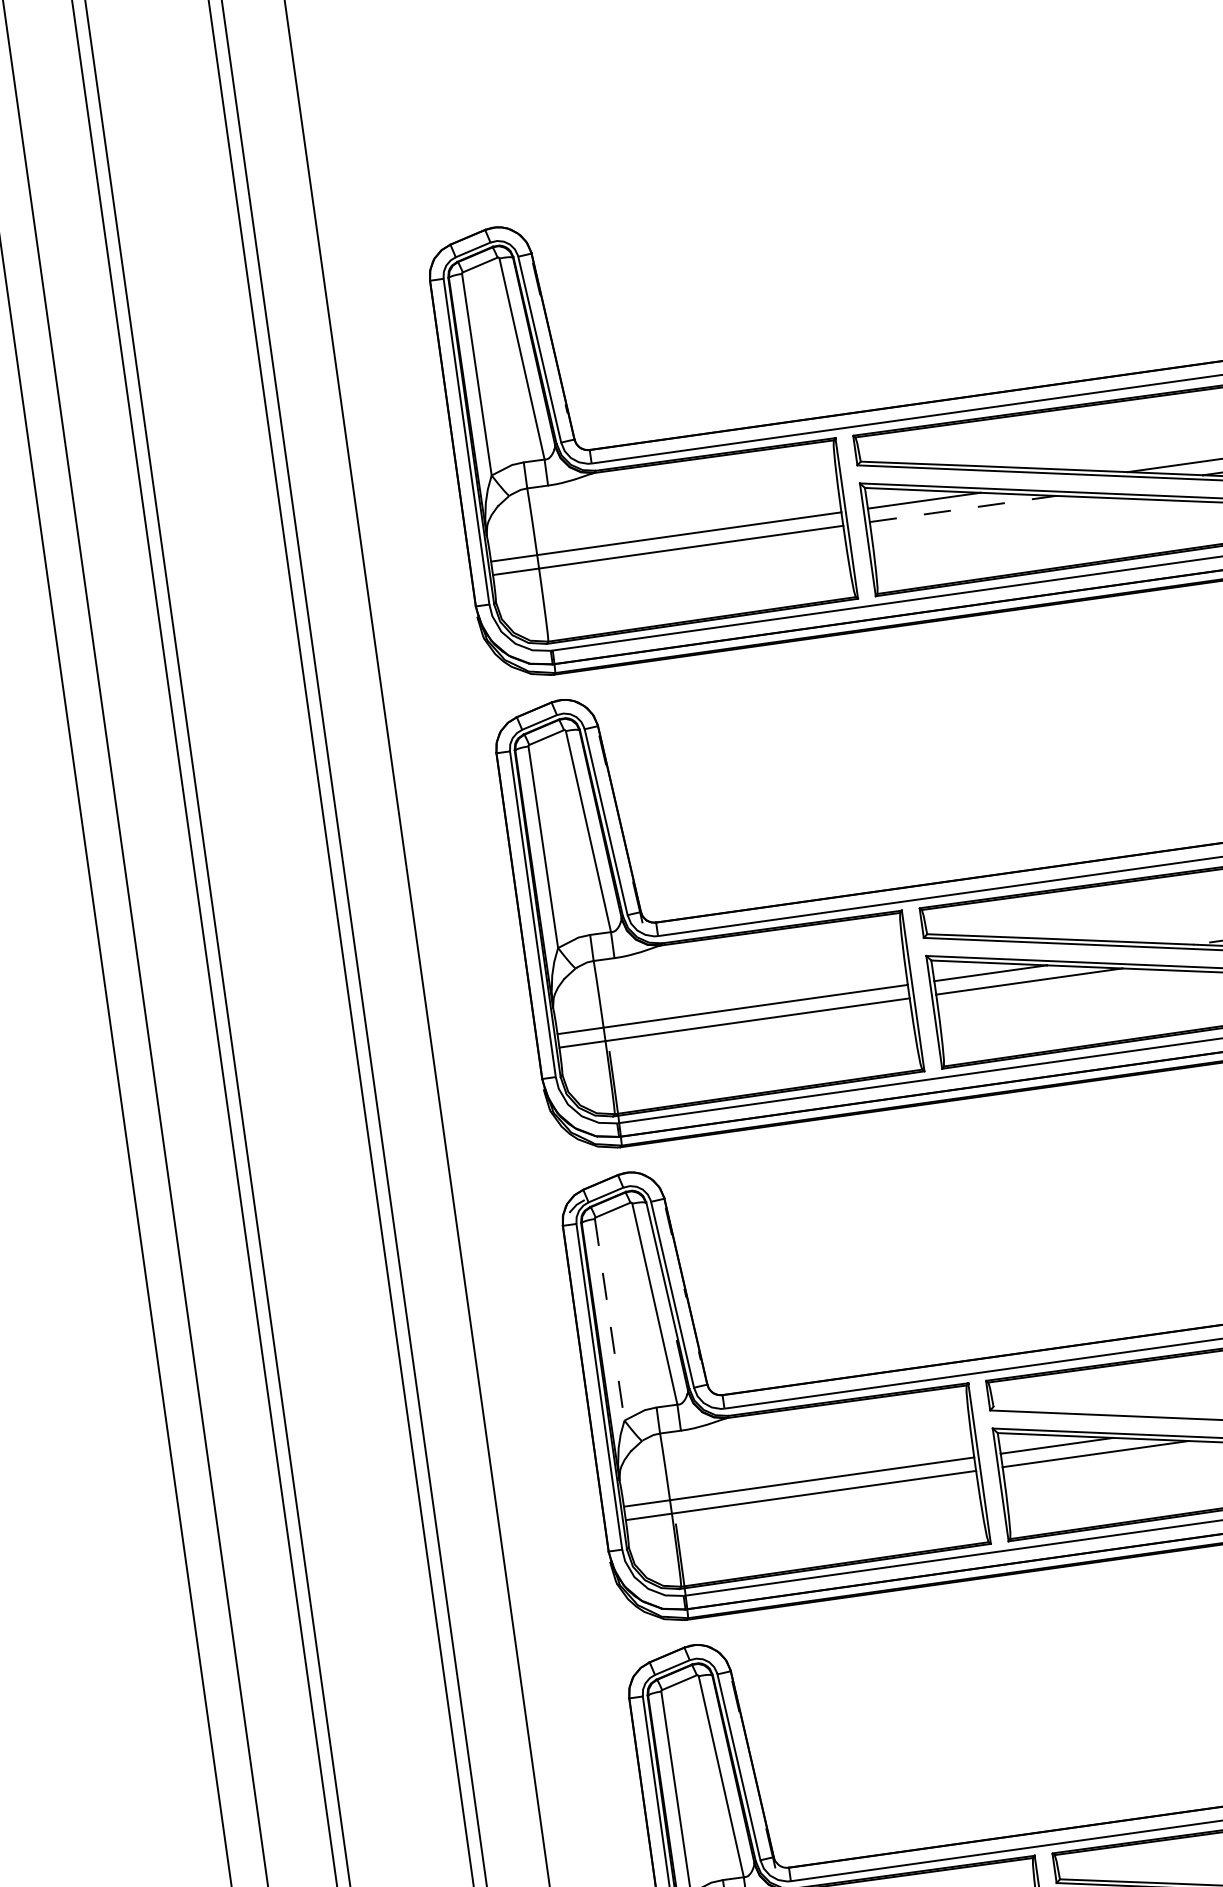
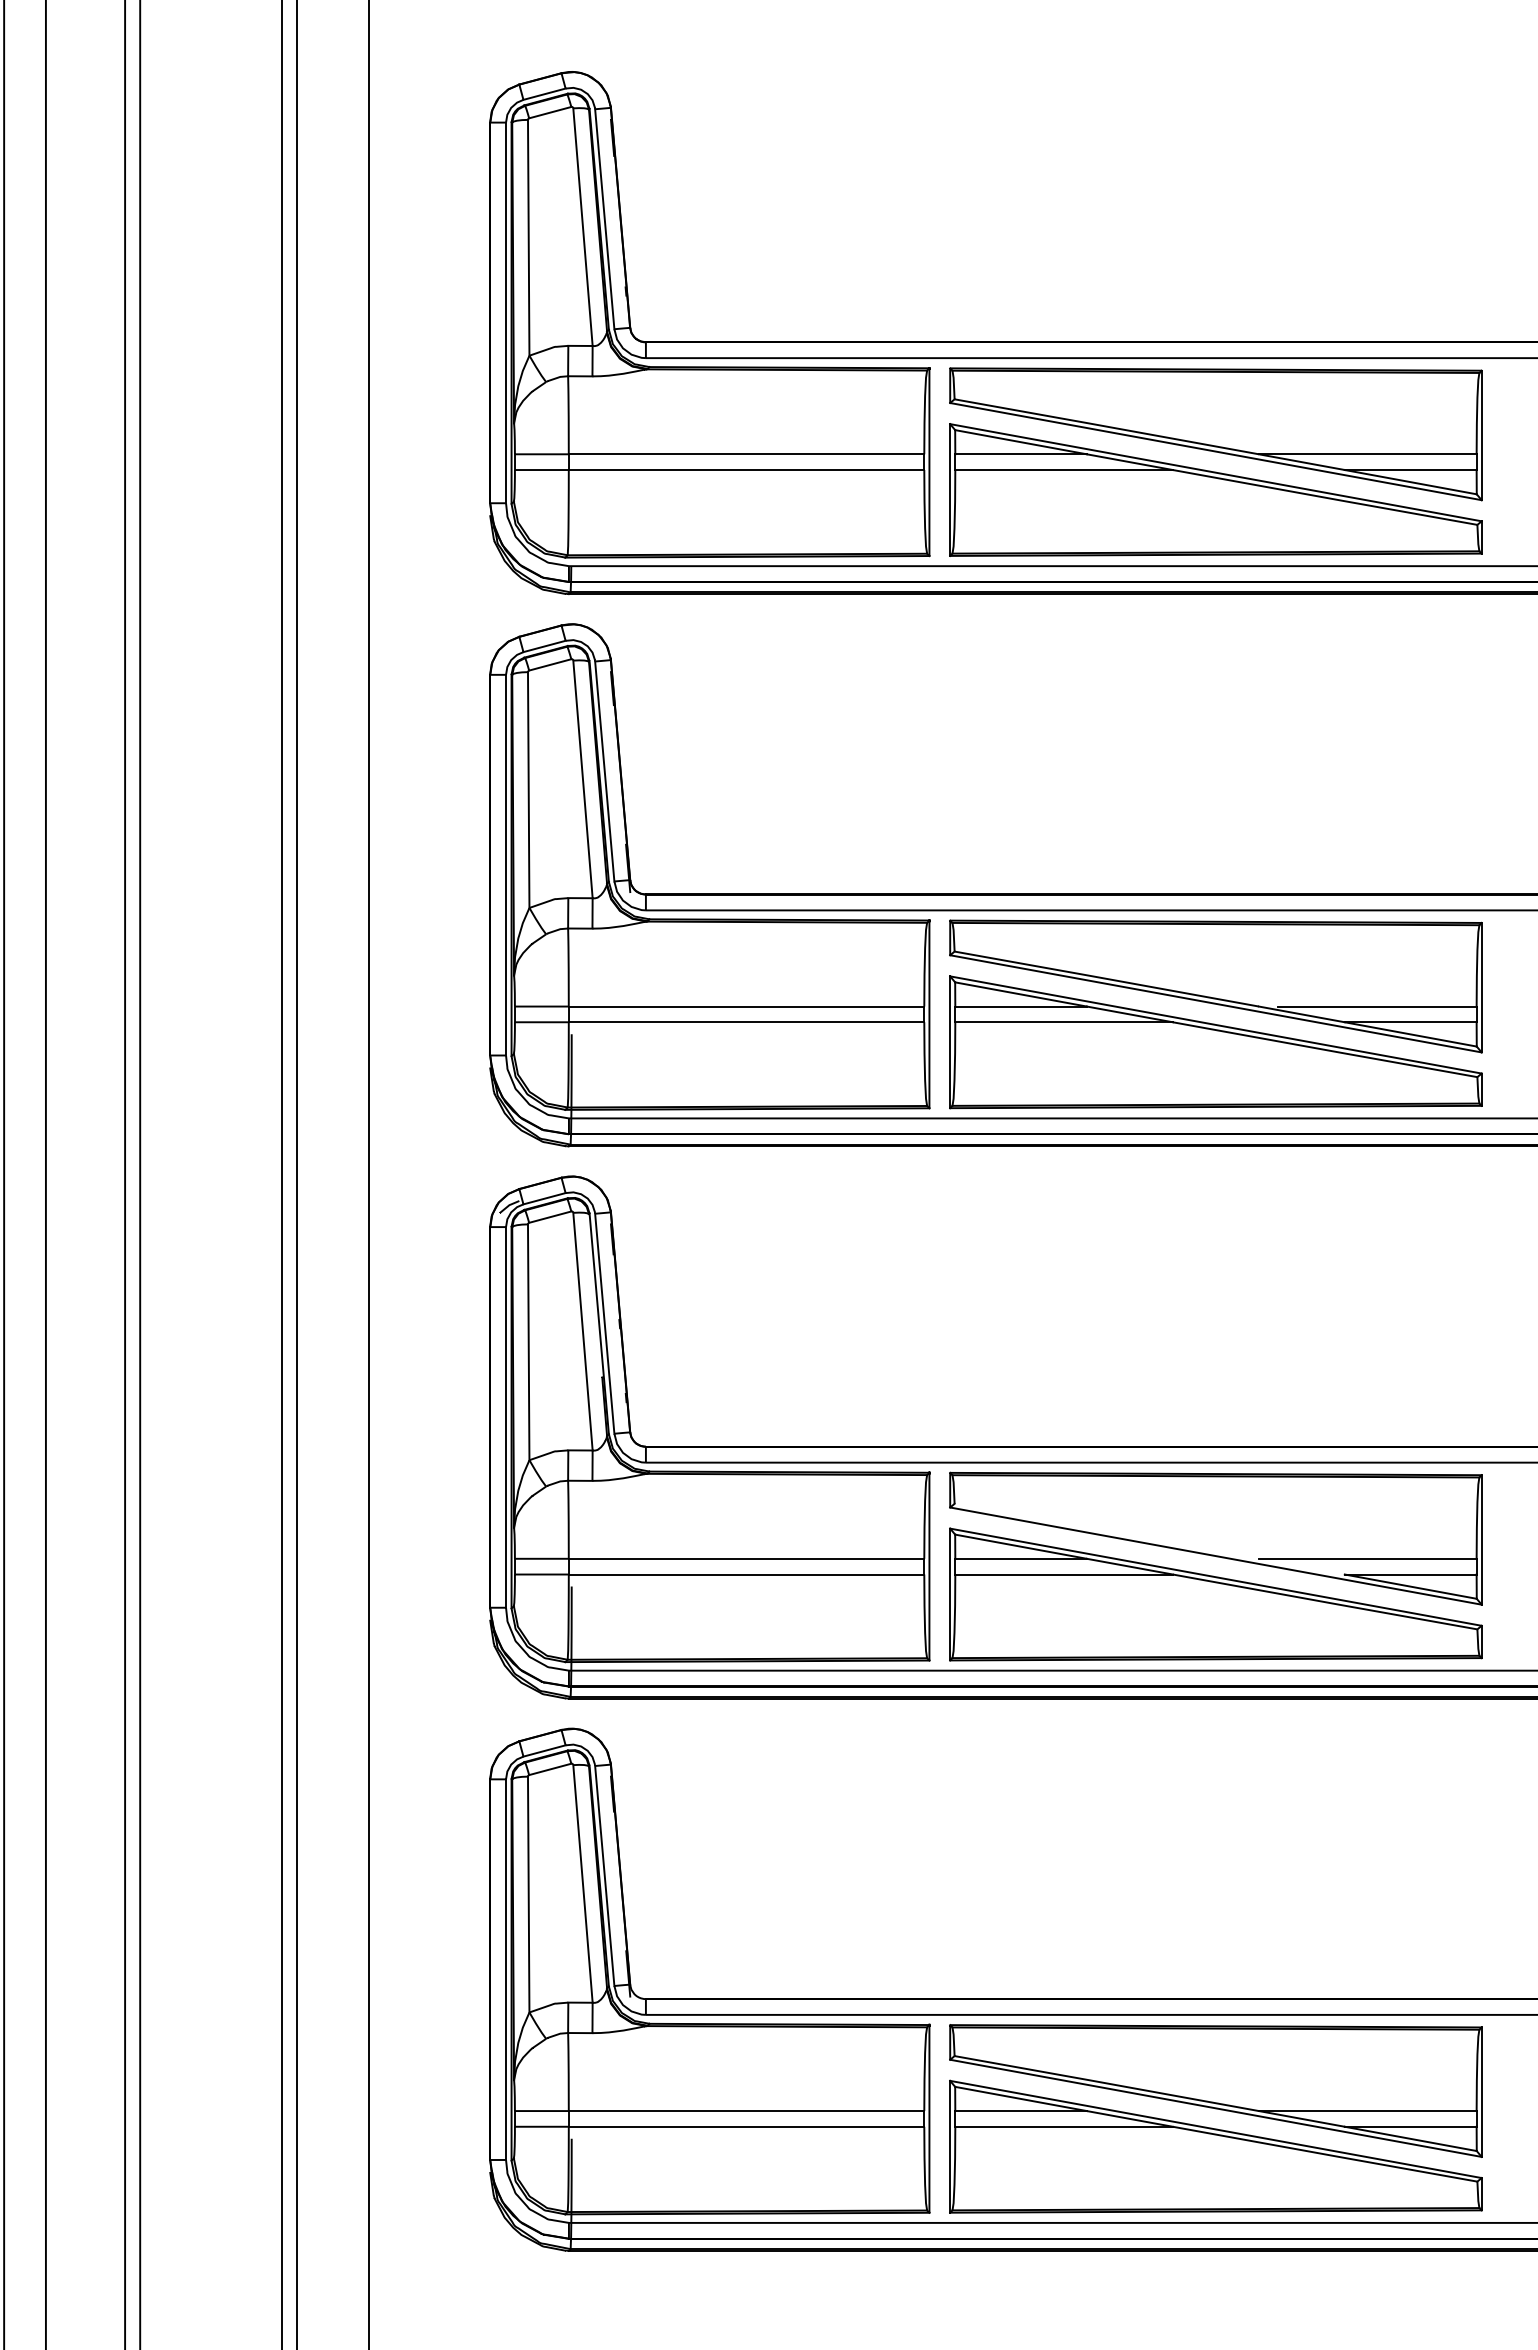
line: (963, 509) -> (1064, 470), dashed -> solid
line: (609, 1319) -> (528, 1342), dashed -> solid

